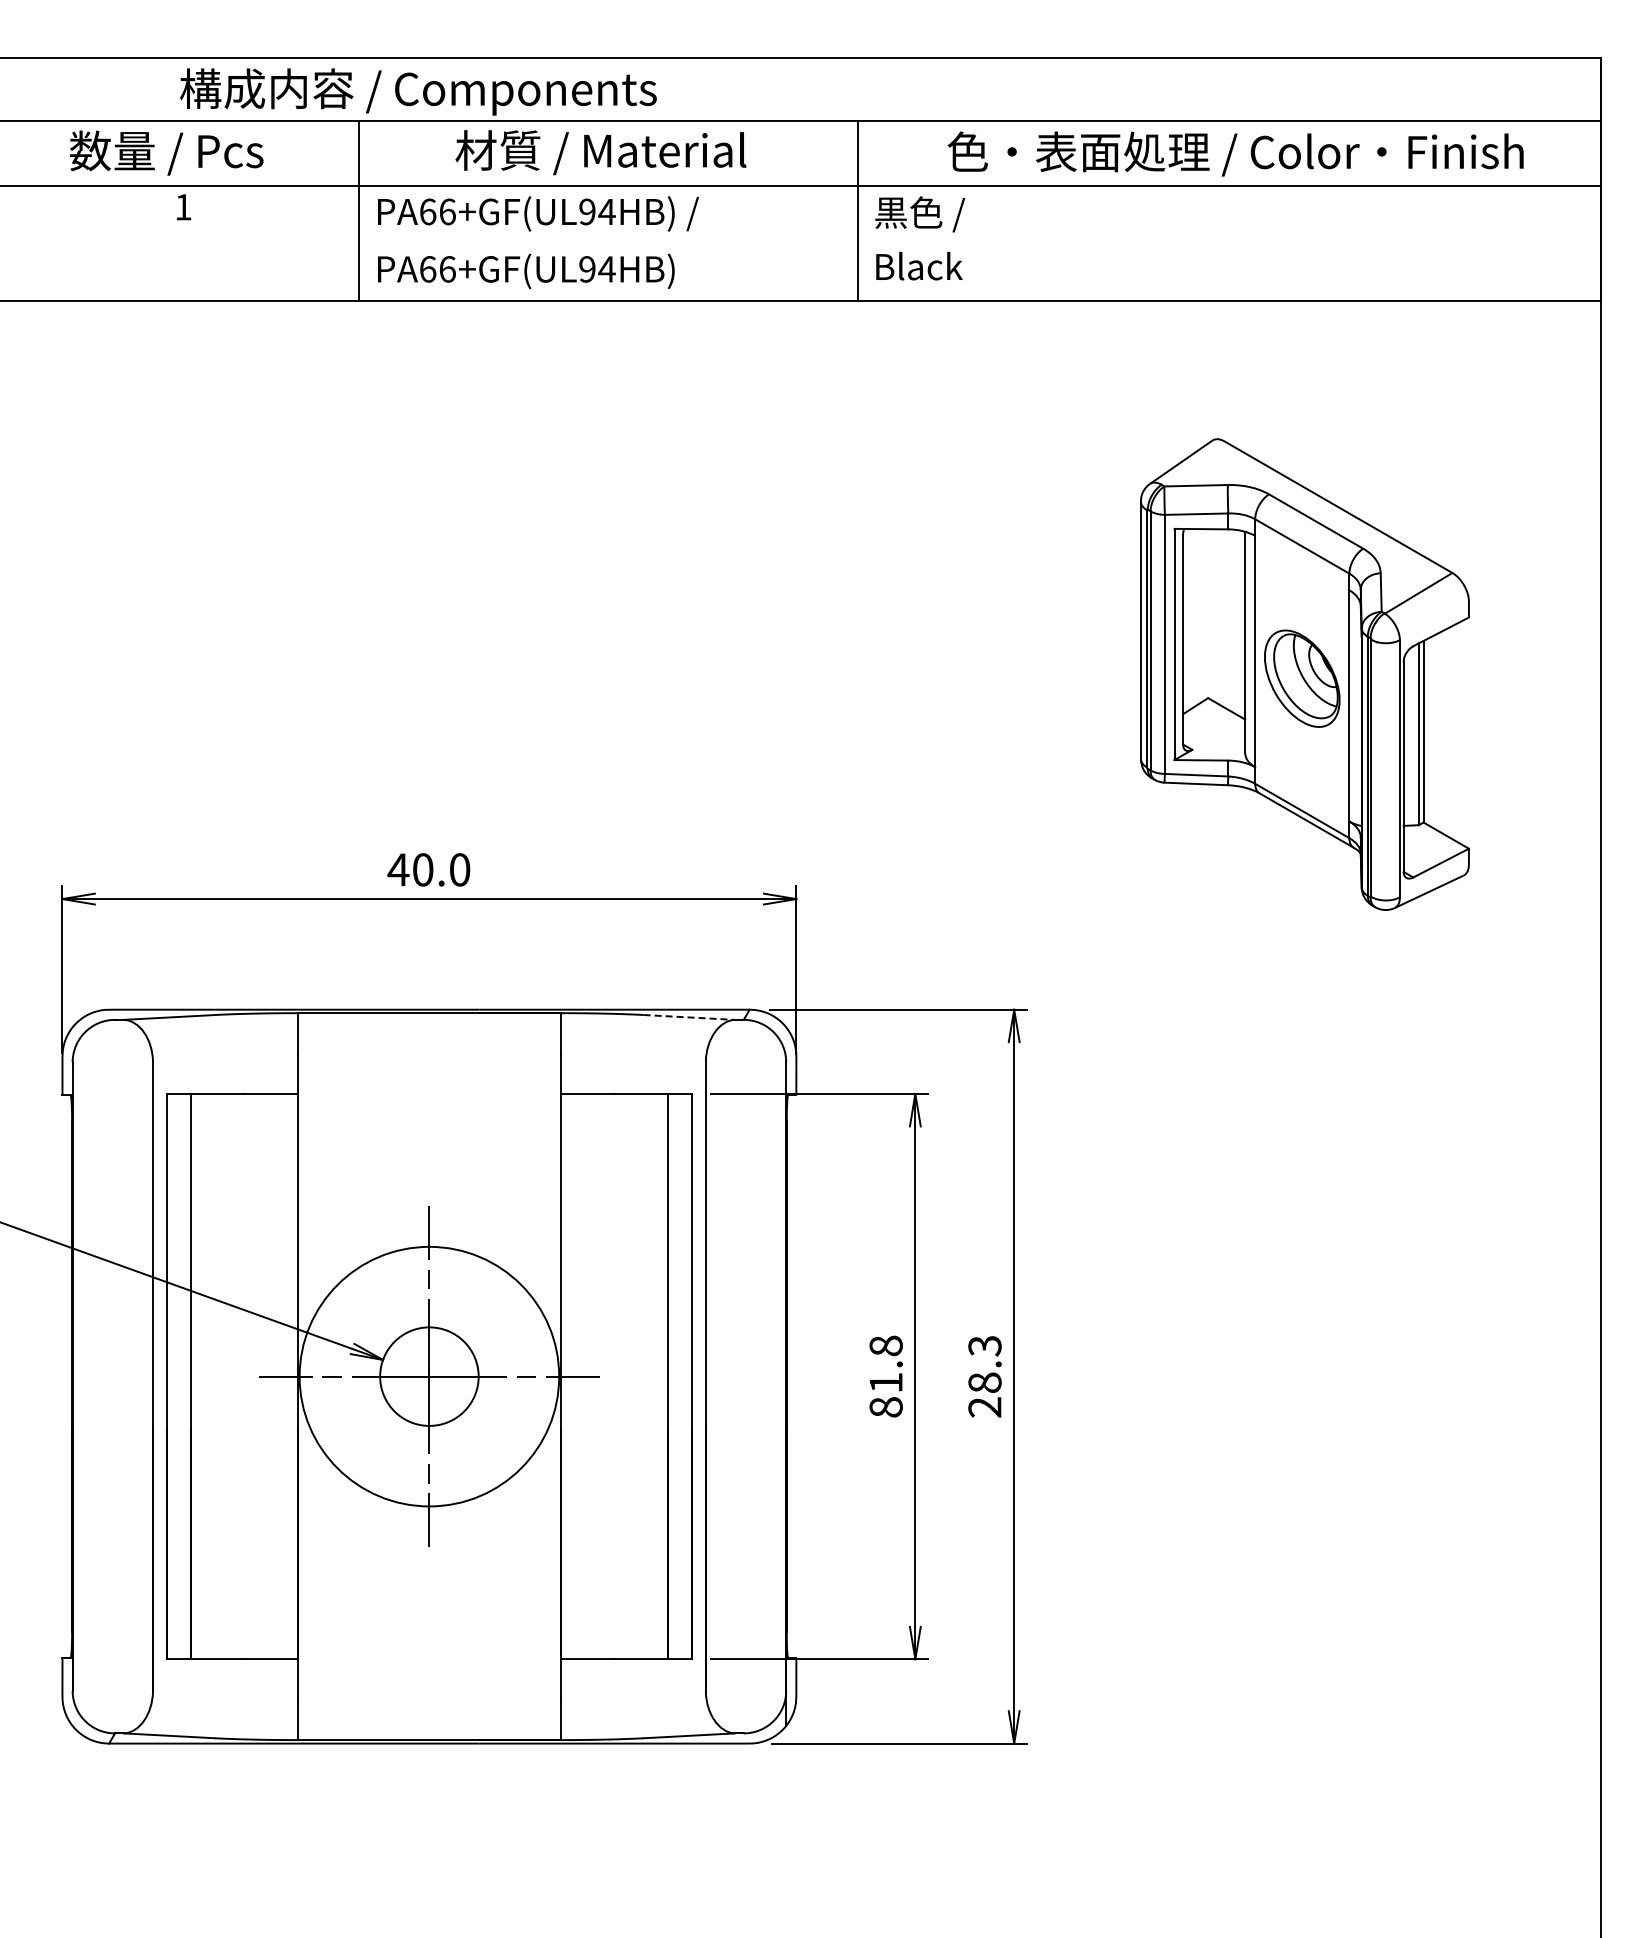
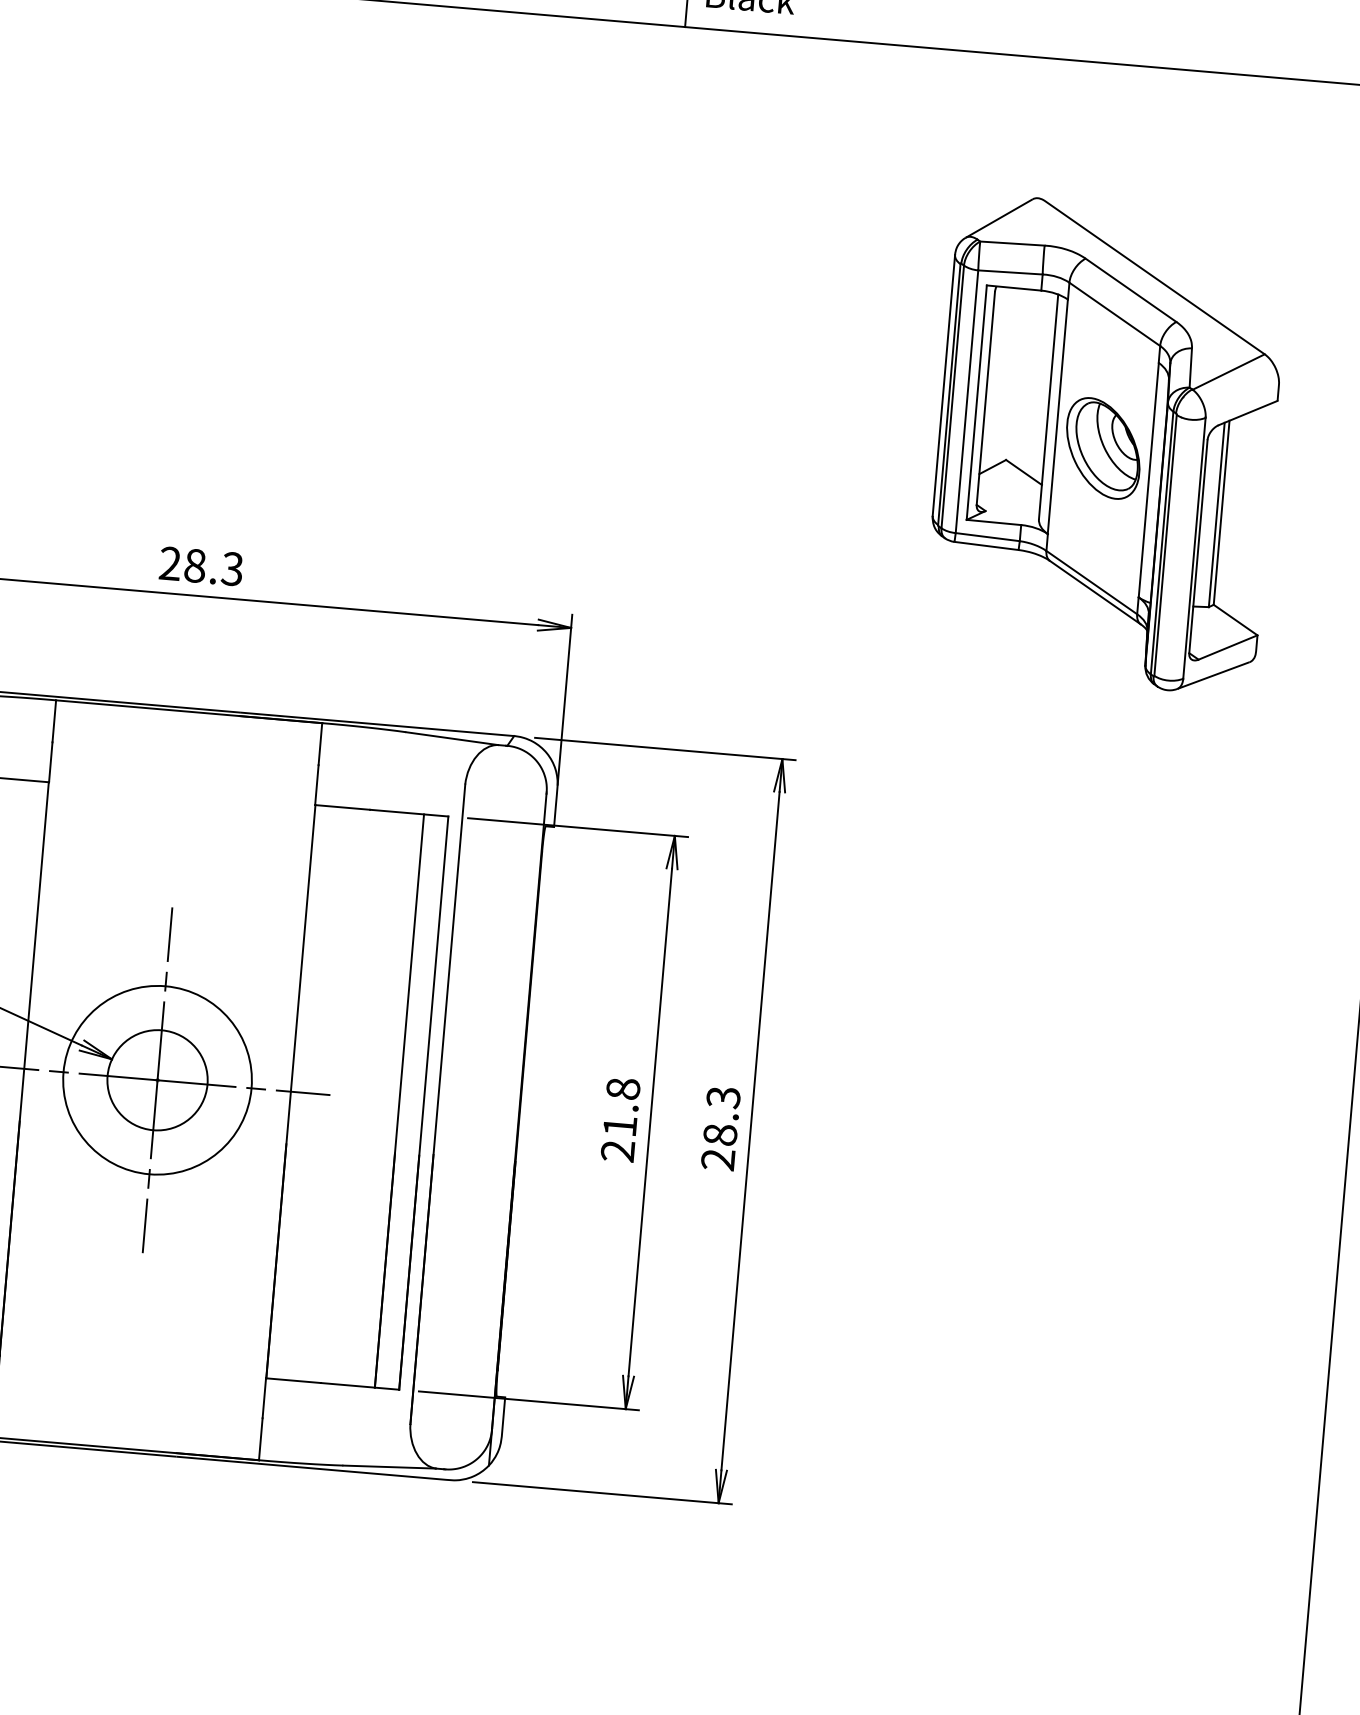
text: (428, 869) -> (200, 565), 40.0 -> 28.3
line: (689, 1017) -> (452, 738), dashed -> solid
circle: (429, 1376) -> (157, 1080), size x0.71
text: (885, 1407) -> (617, 1151), 81.8 -> 21.8

